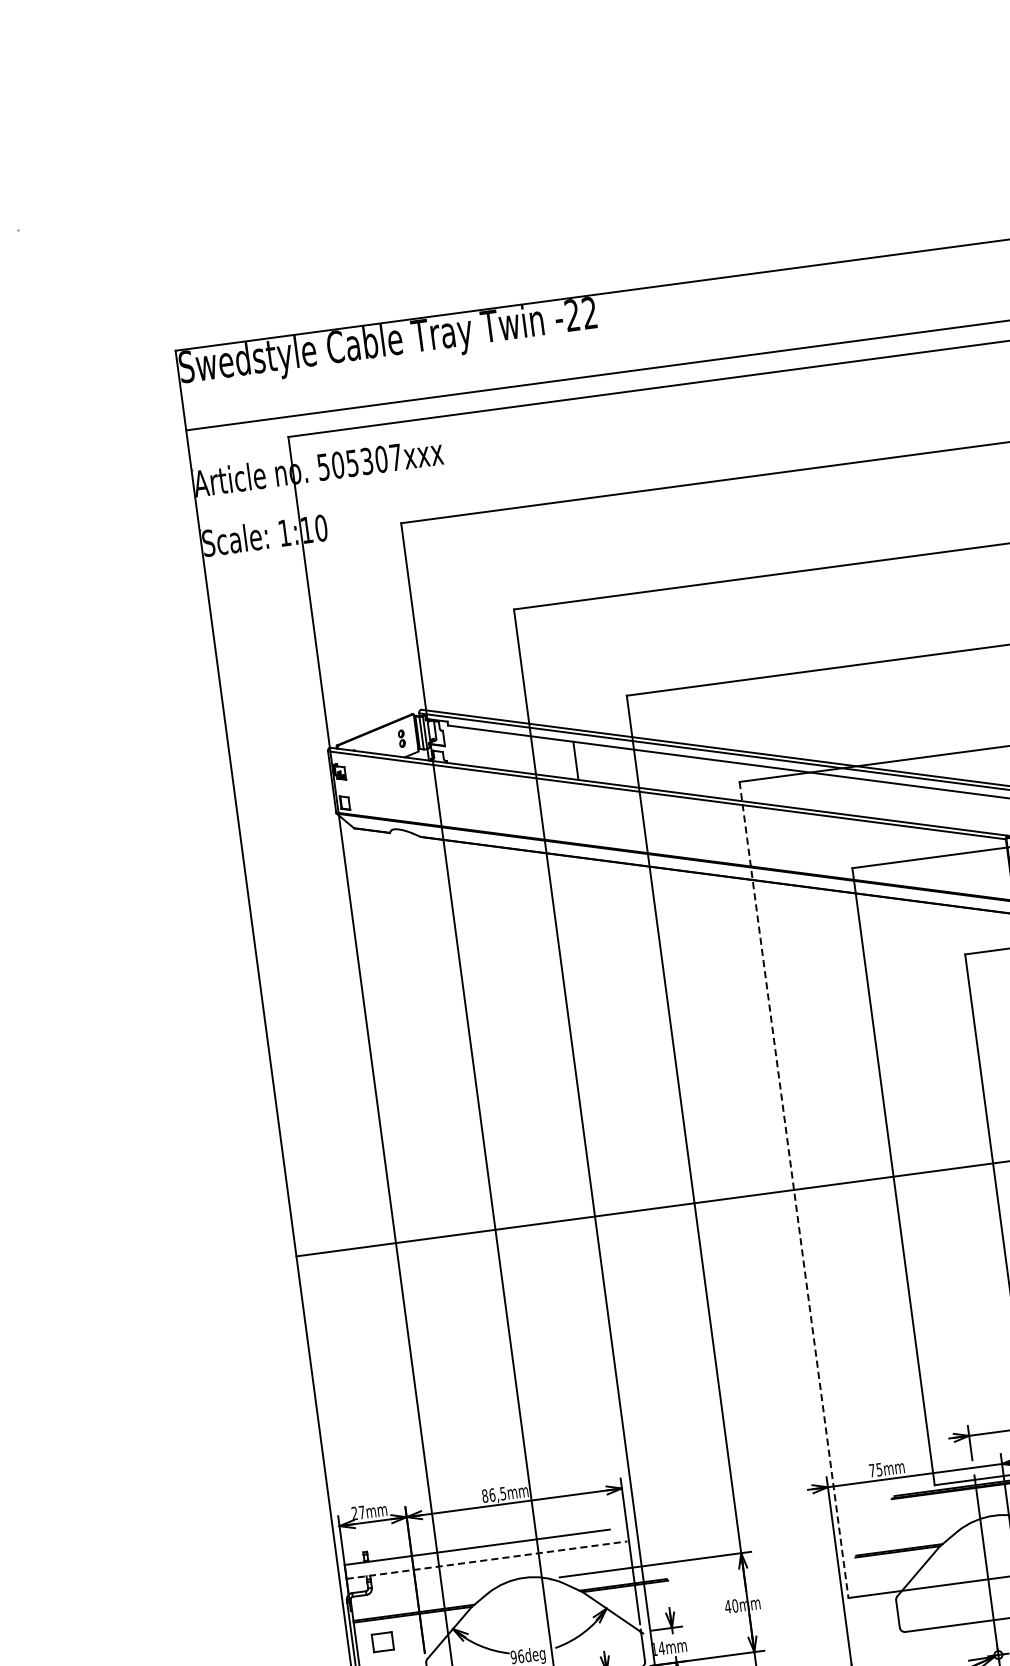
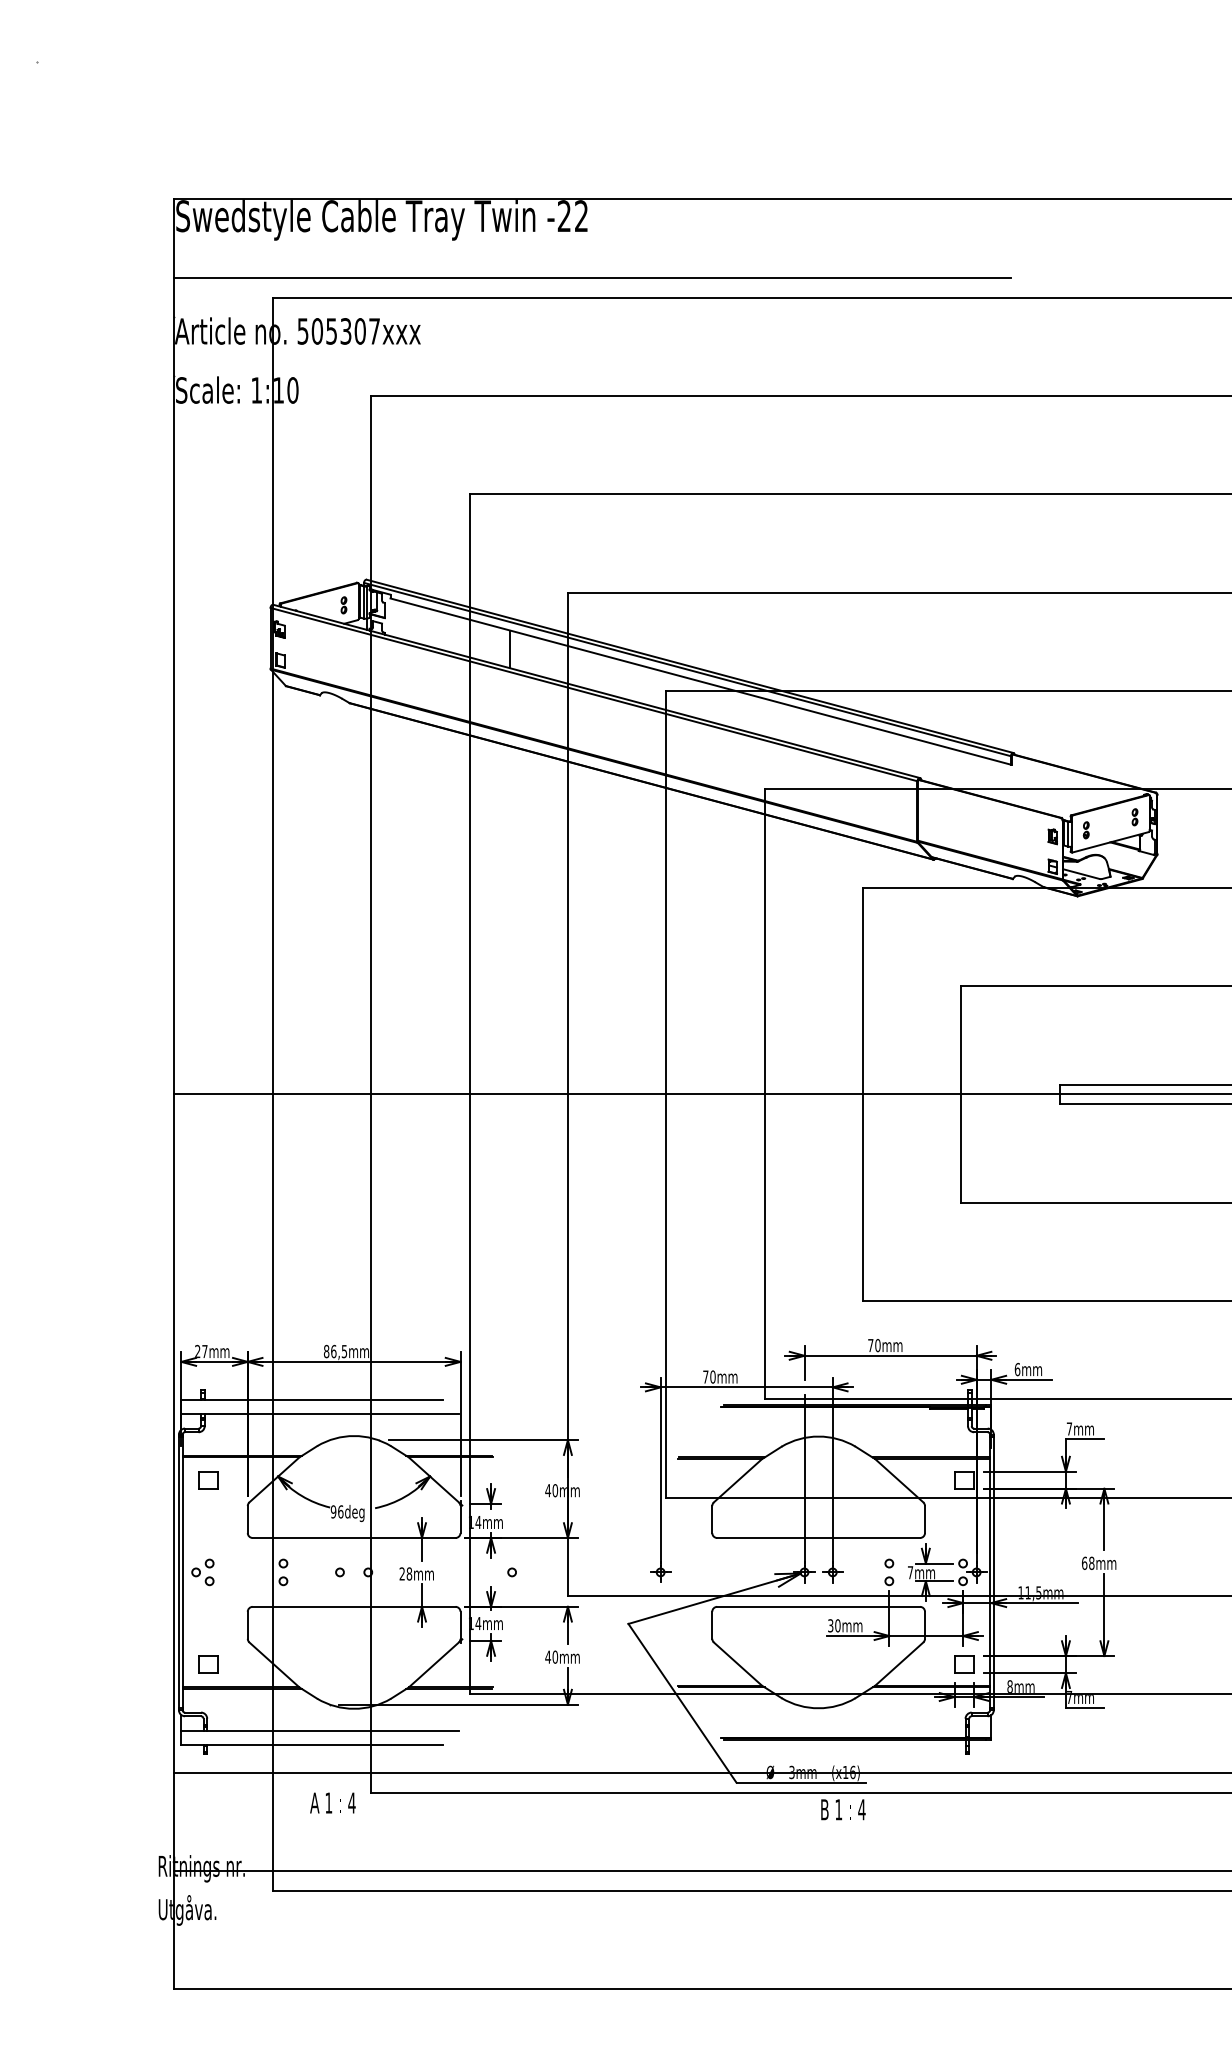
line: (794, 1190) -> (666, 1094), dashed -> solid
text: (878, 1469) -> (712, 1376), 75mm -> 70mm
line: (487, 1560) -> (320, 1414), dashed -> solid

